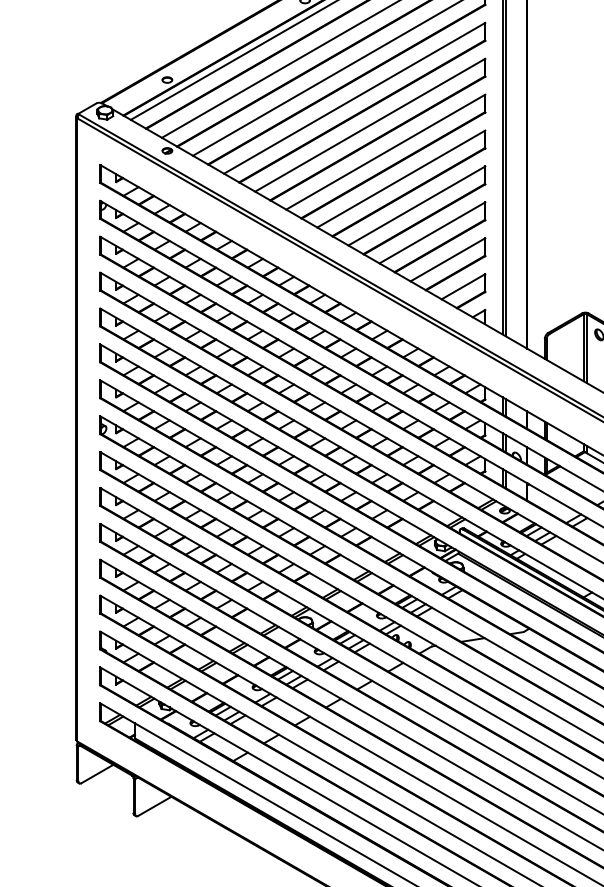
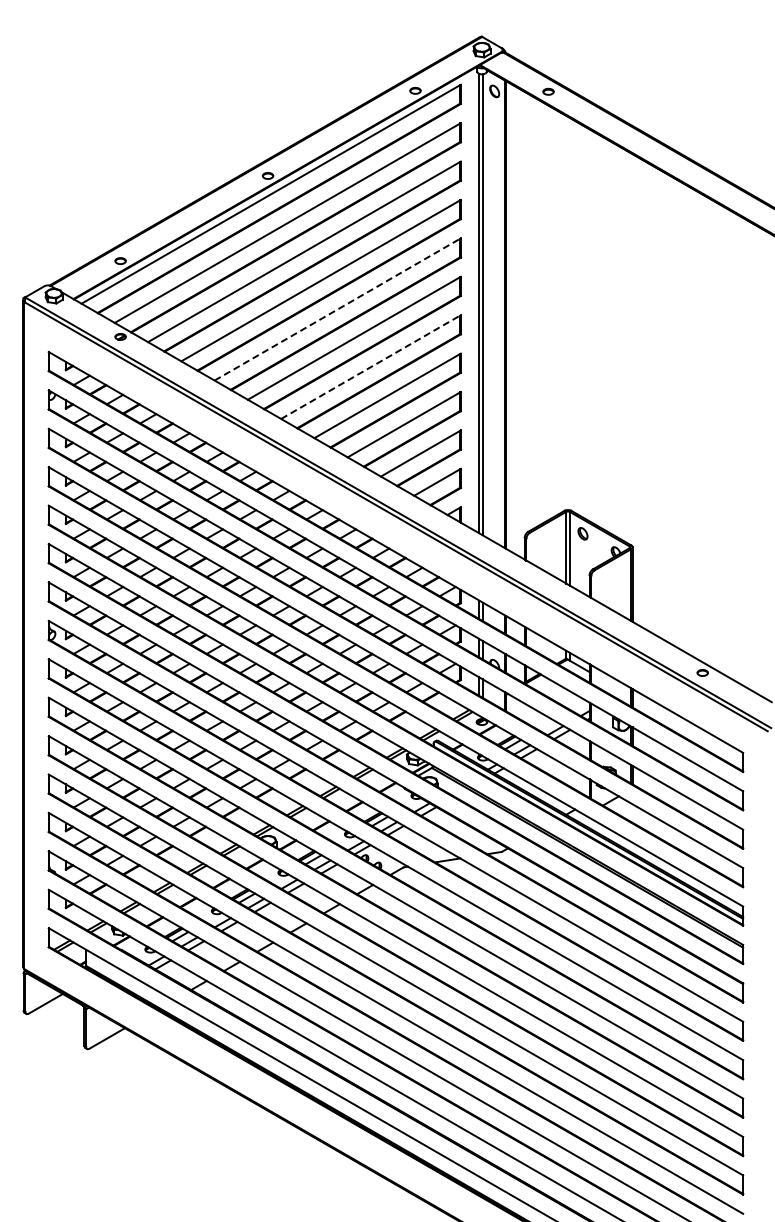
line: (370, 125) -> (338, 309), solid -> dashed
line: (401, 179) -> (371, 367), solid -> dashed

